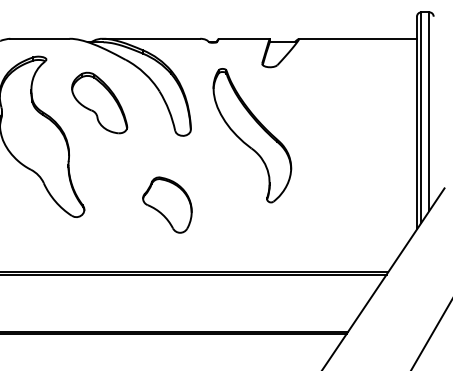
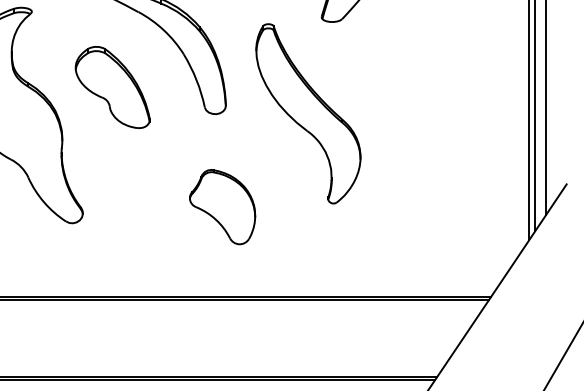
part: (99, 102) -> (112, 86), moved
part: (167, 204) -> (222, 206), moved

